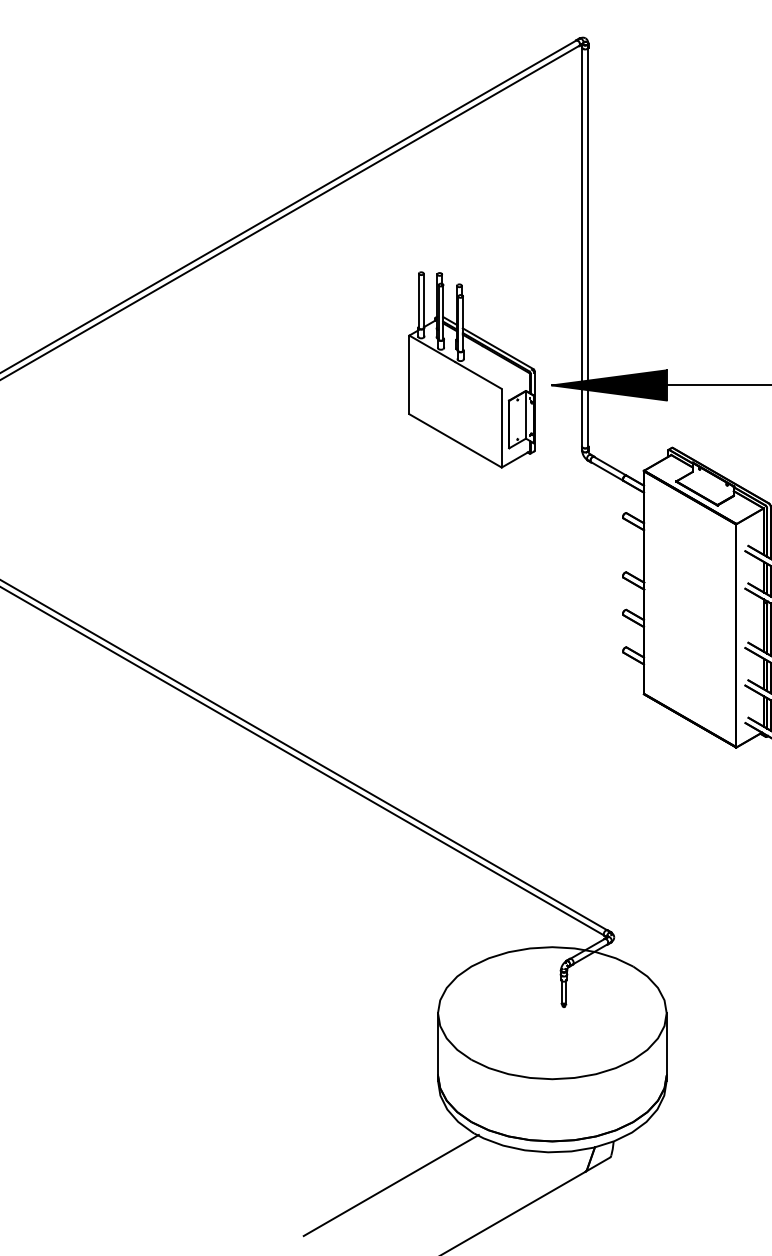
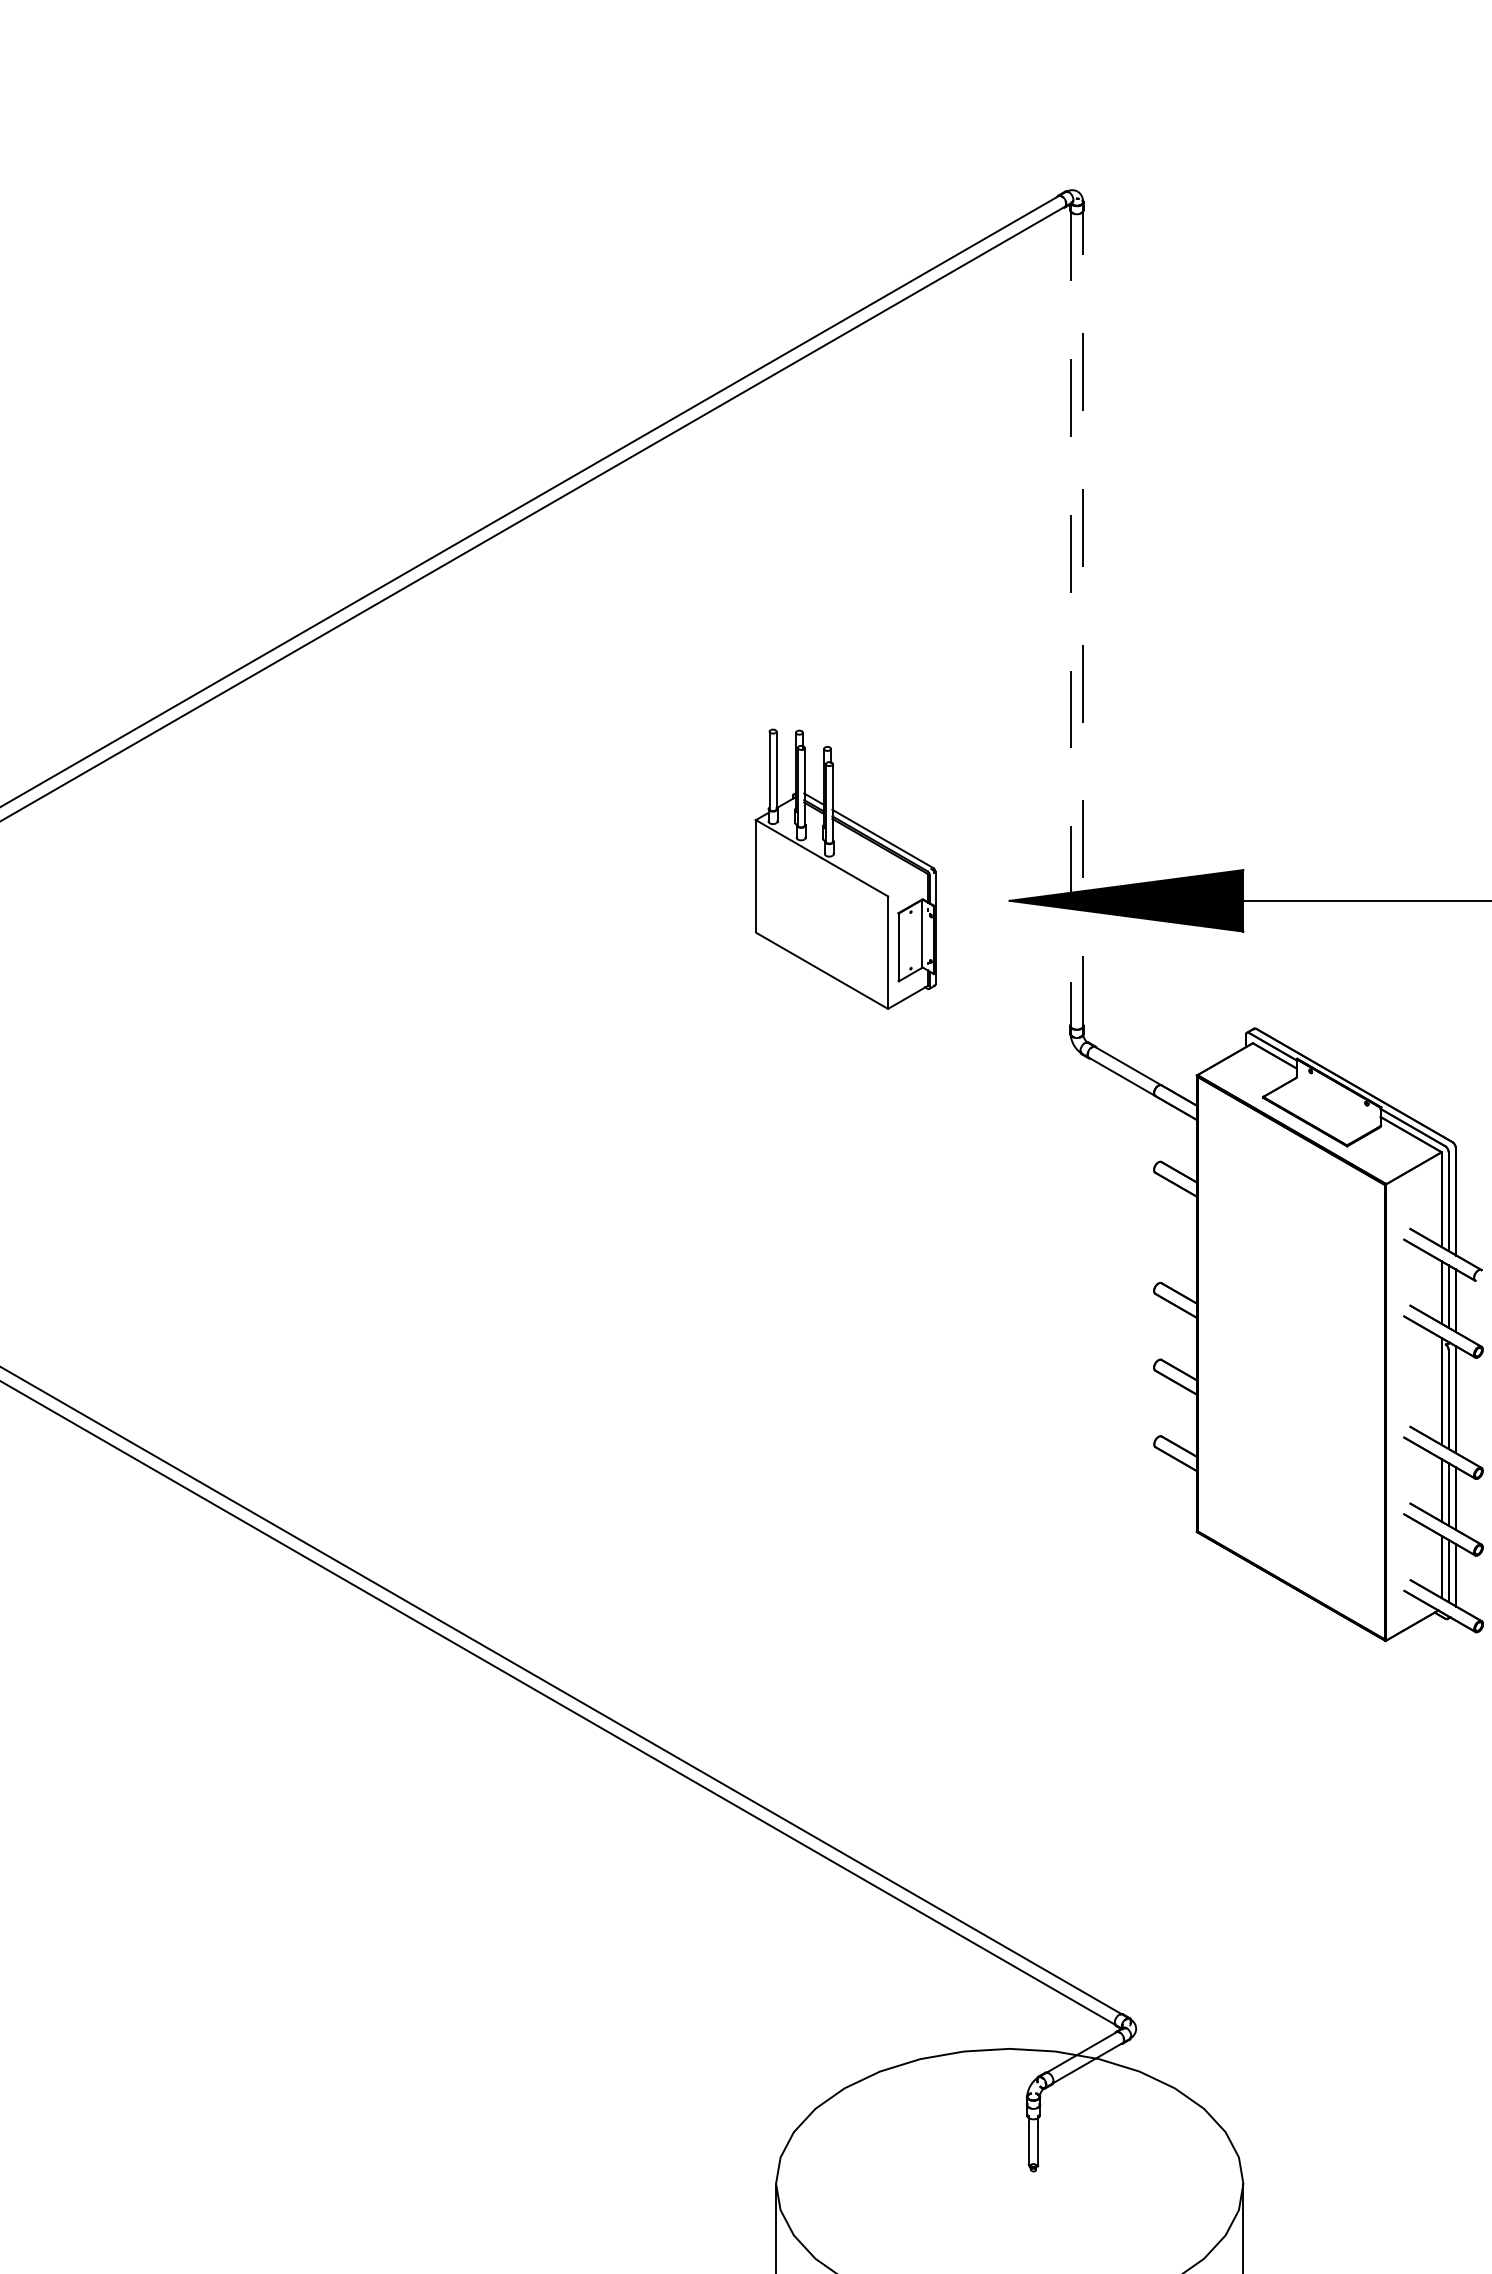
line: (582, 247) -> (1071, 619), solid -> dashed
line: (588, 247) -> (1083, 619), solid -> dashed
part: (471, 369) -> (844, 868), size x0.7

